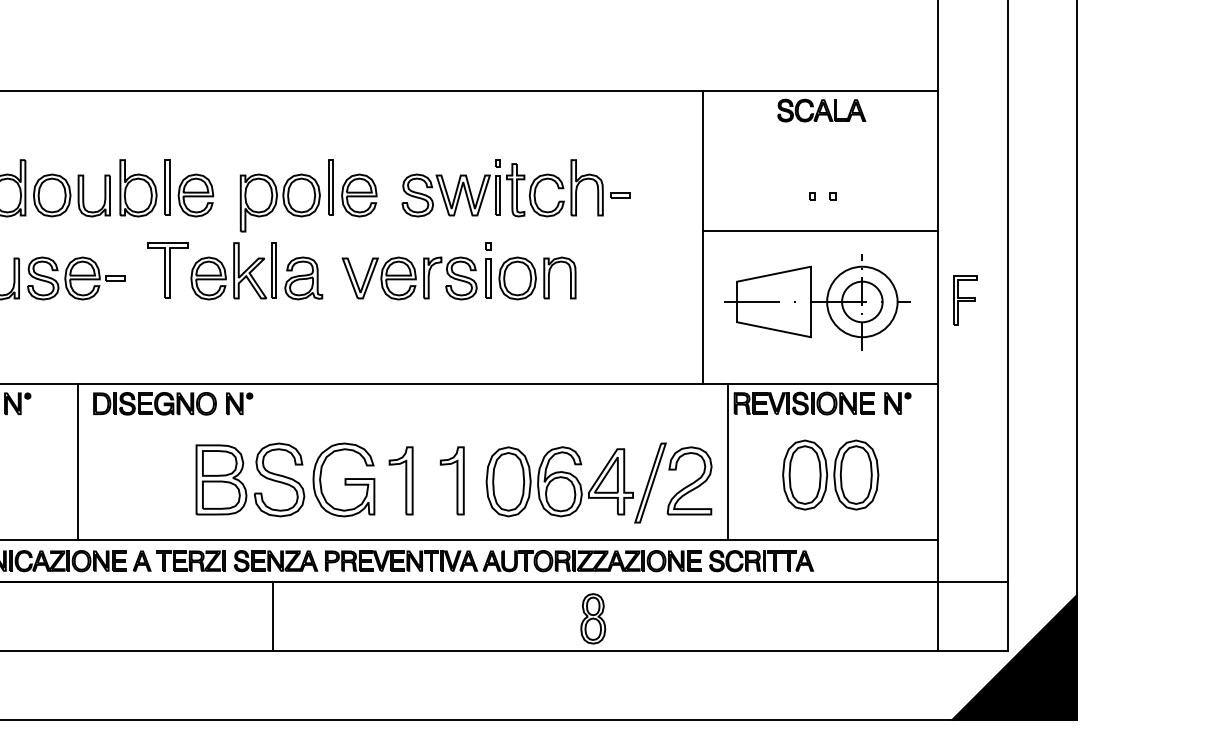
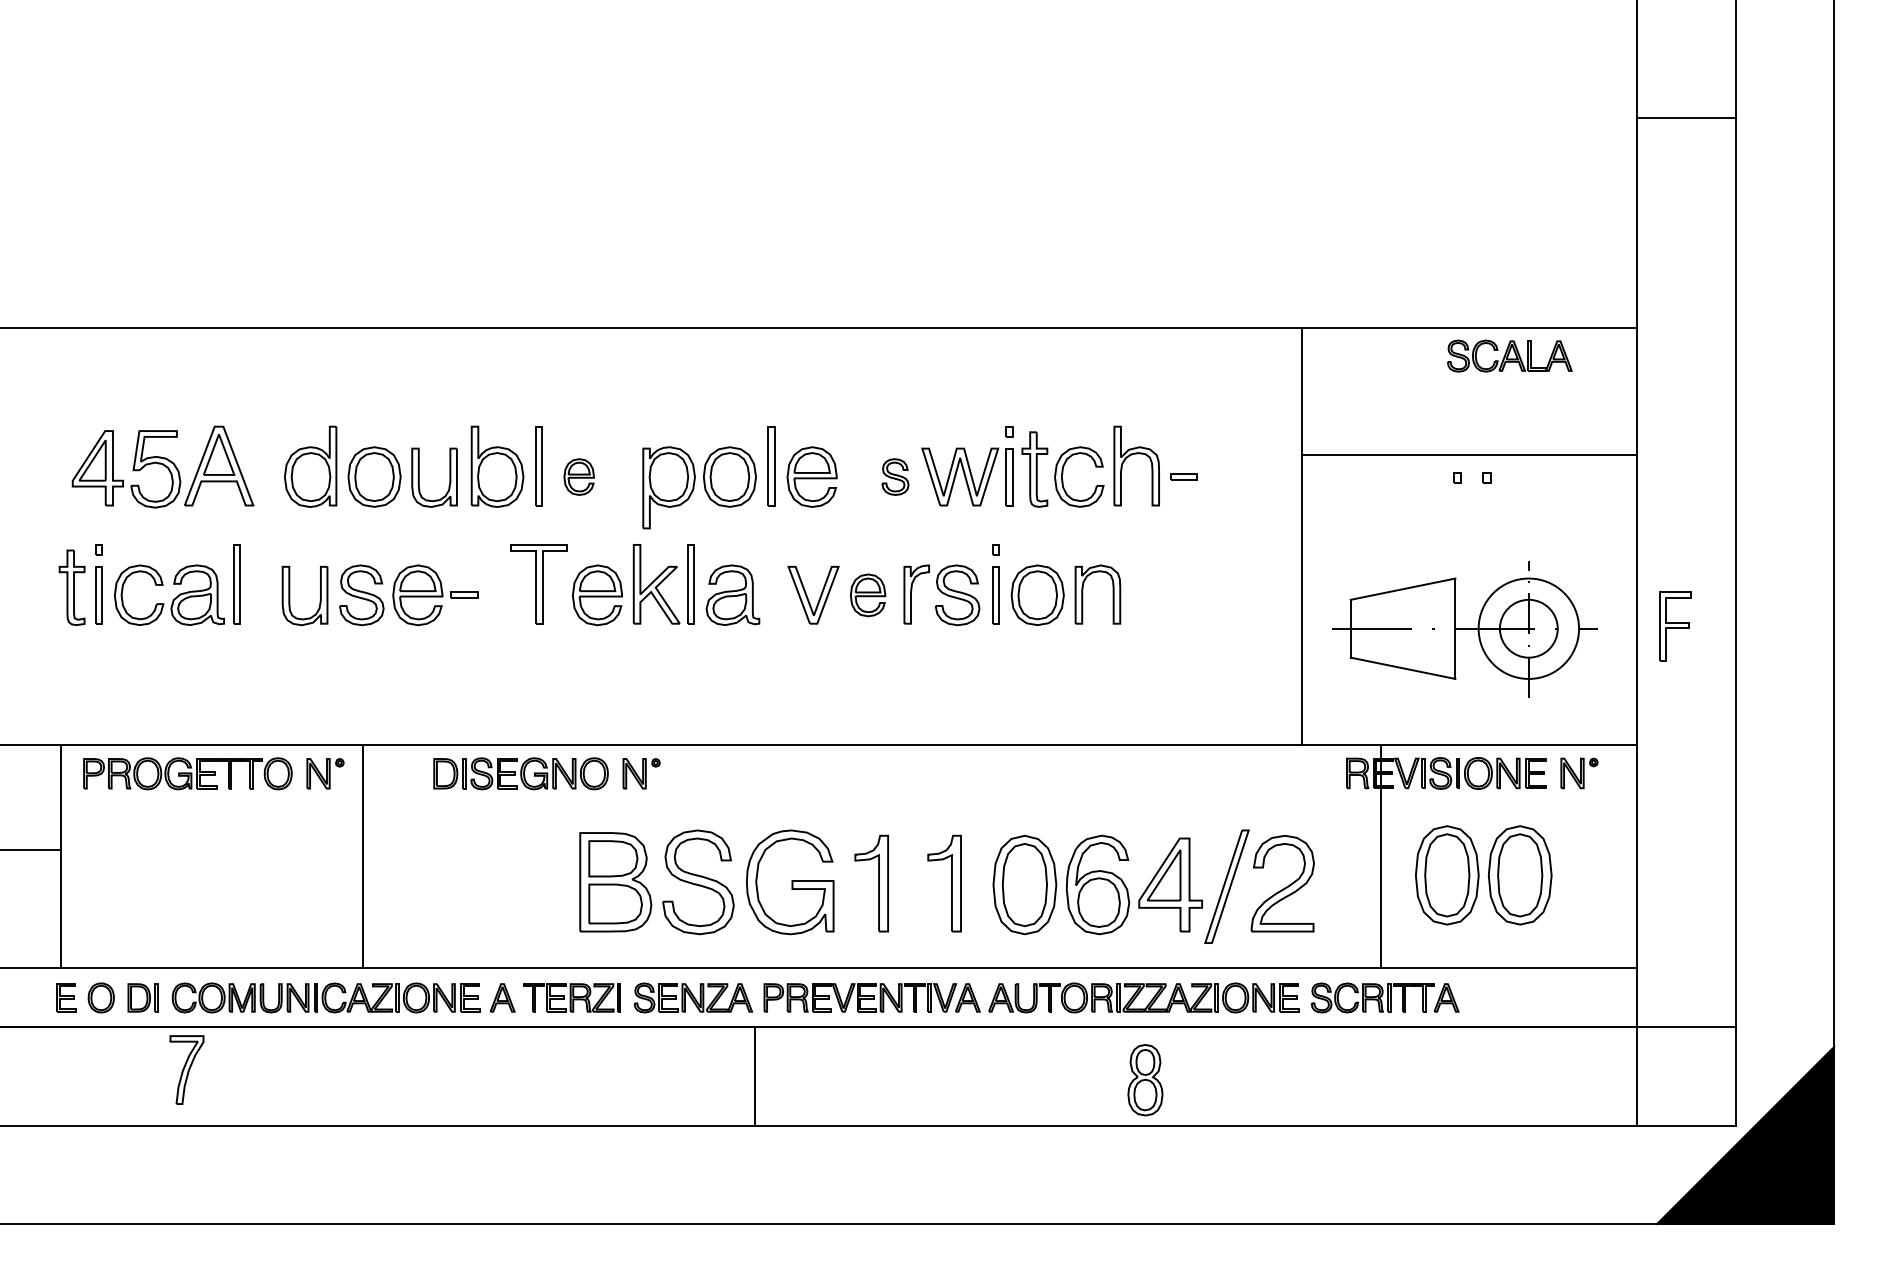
part: (821, 110) -> (1509, 355), moved
part: (195, 195) -> (578, 476), size x0.6
part: (417, 195) -> (895, 476), size x0.6
line: (820, 230) -> (1469, 455), moved
part: (398, 278) -> (867, 595), size x0.7
line: (78, 461) -> (363, 856), moved
line: (728, 461) -> (1380, 856), moved
line: (273, 616) -> (755, 1076), moved

